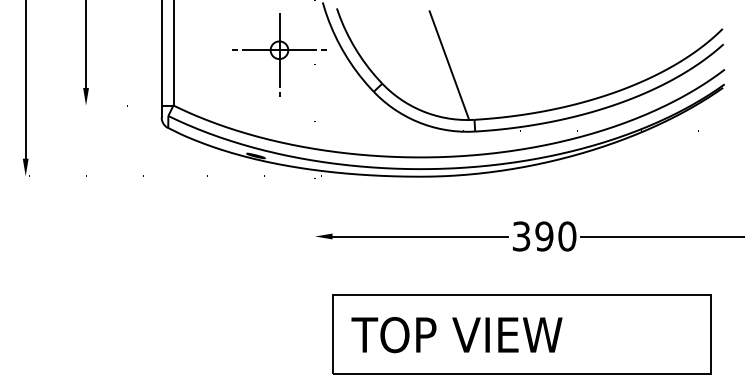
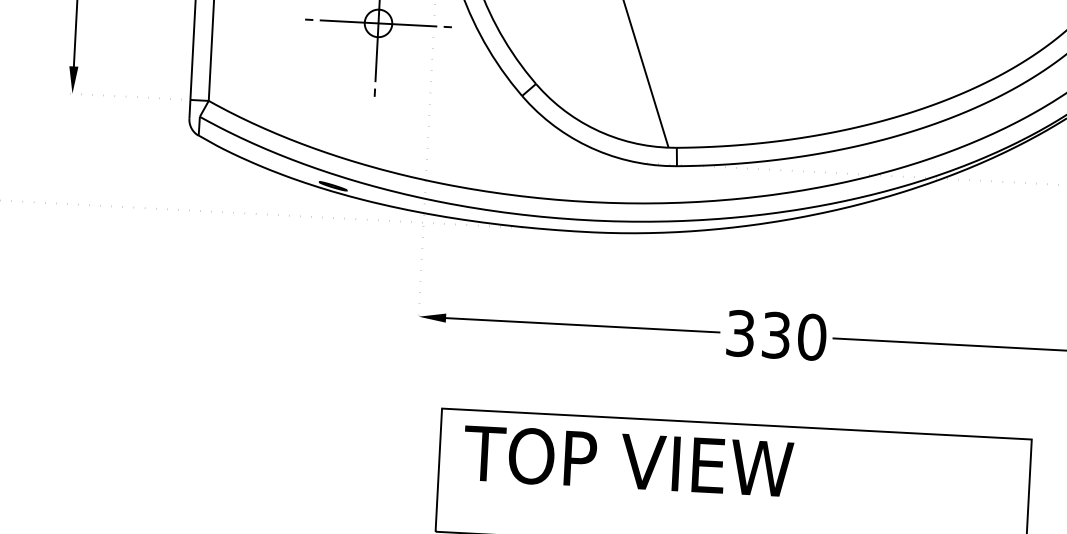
text: (544, 236) -> (776, 335), 390 -> 330
text: (456, 335) -> (627, 462), moved

